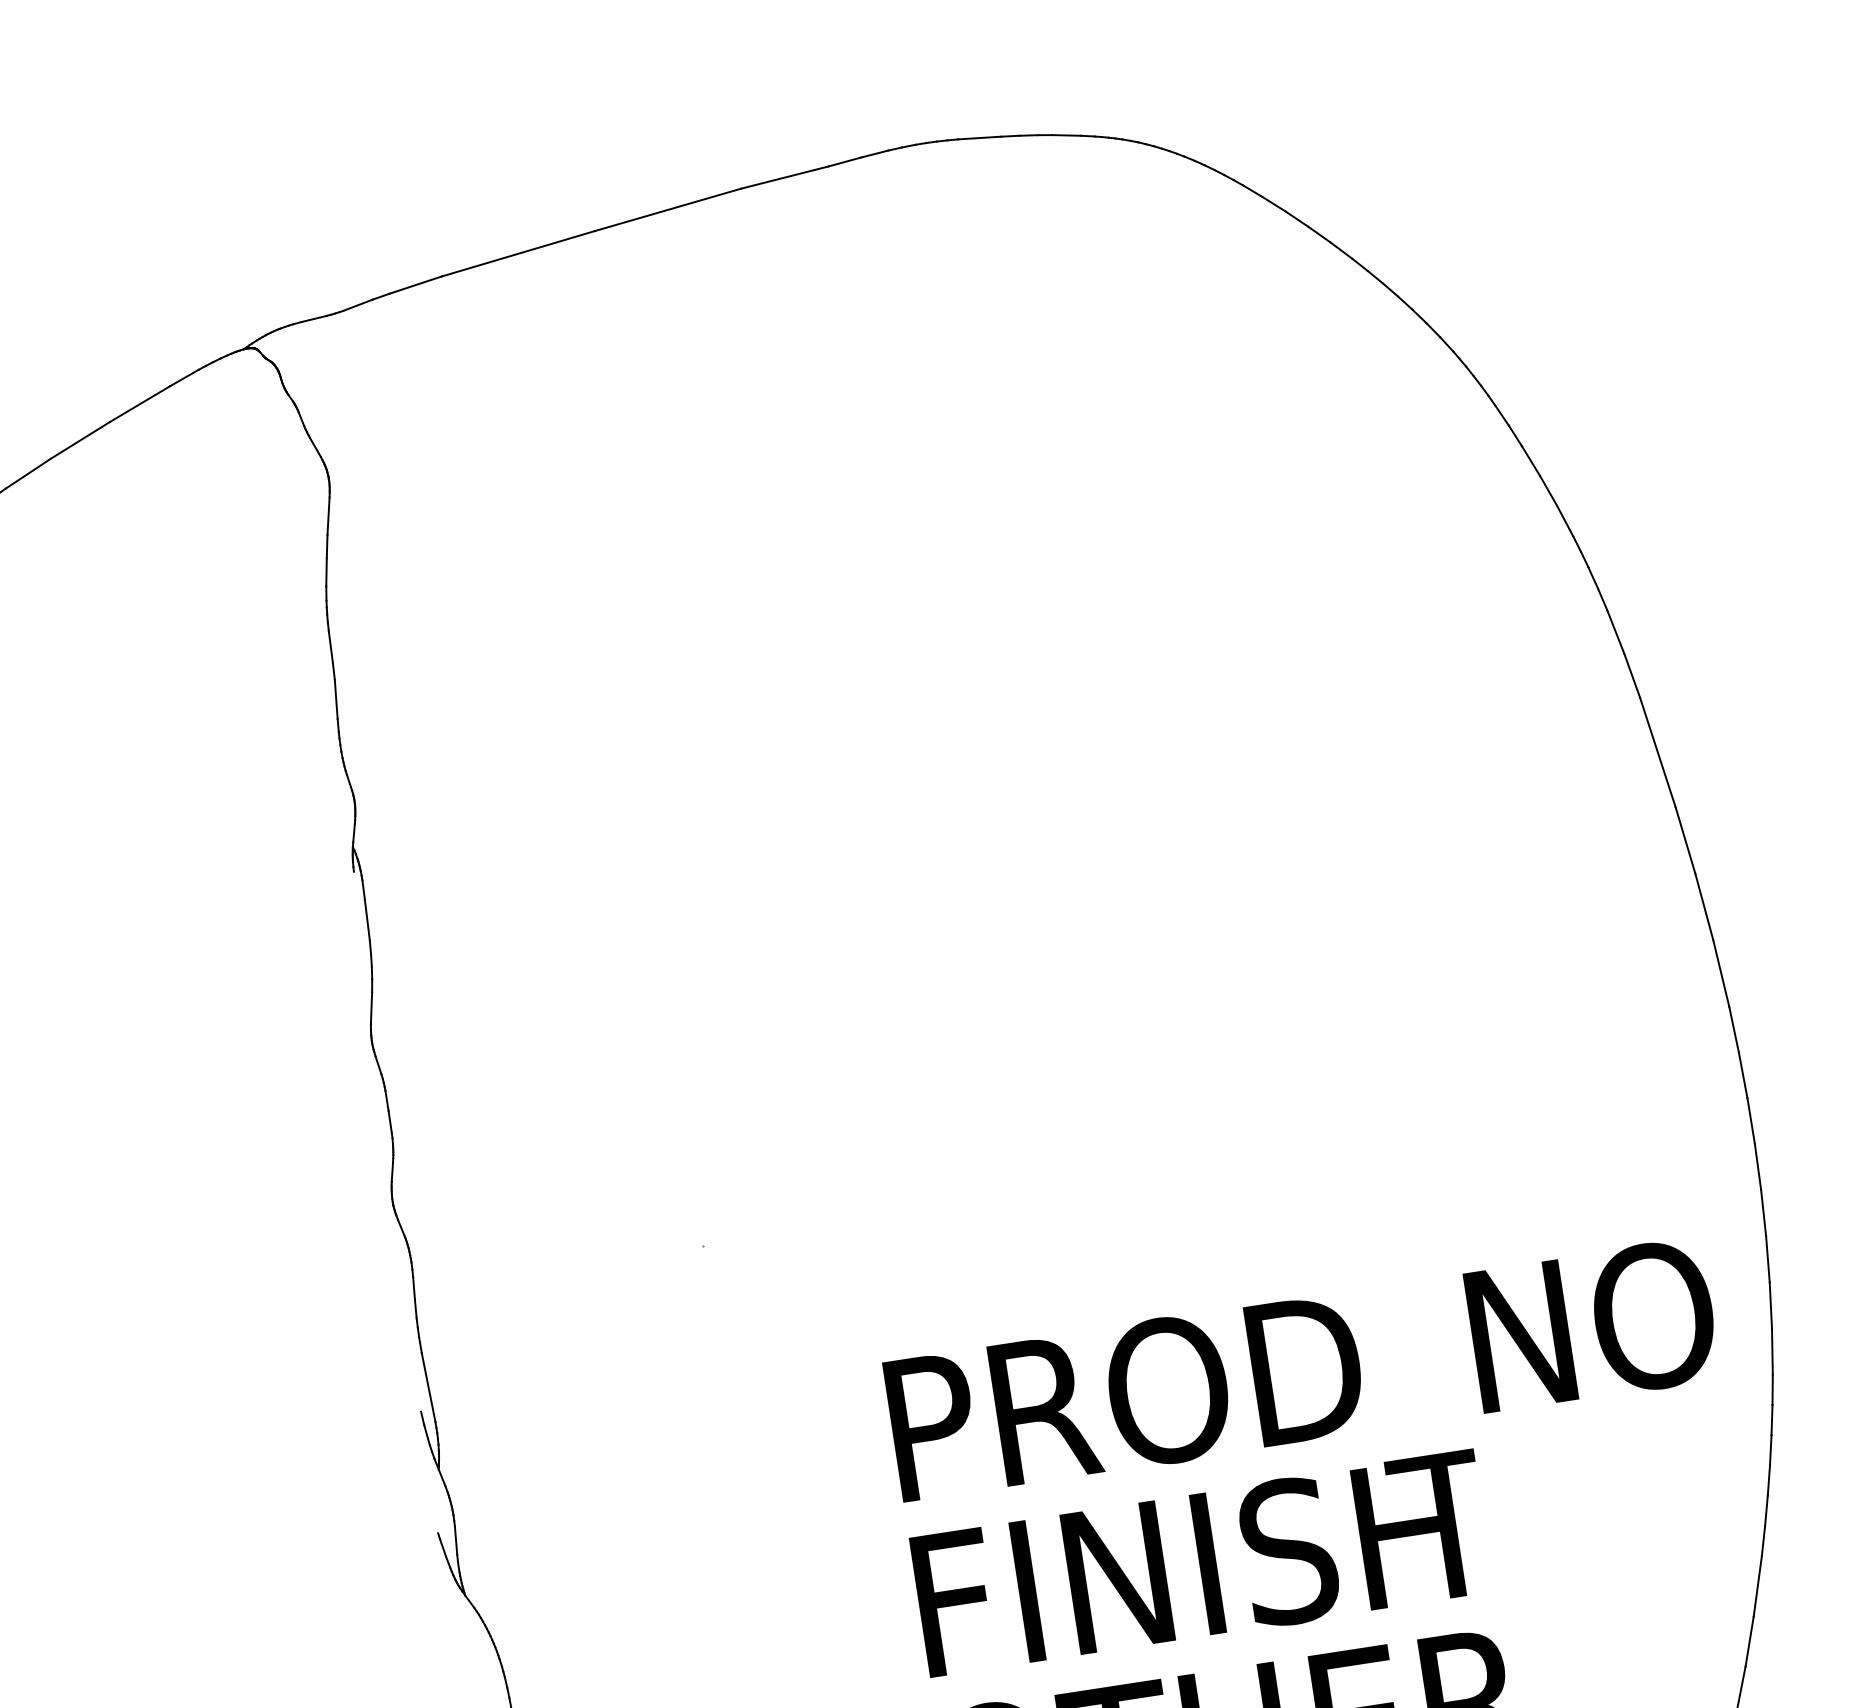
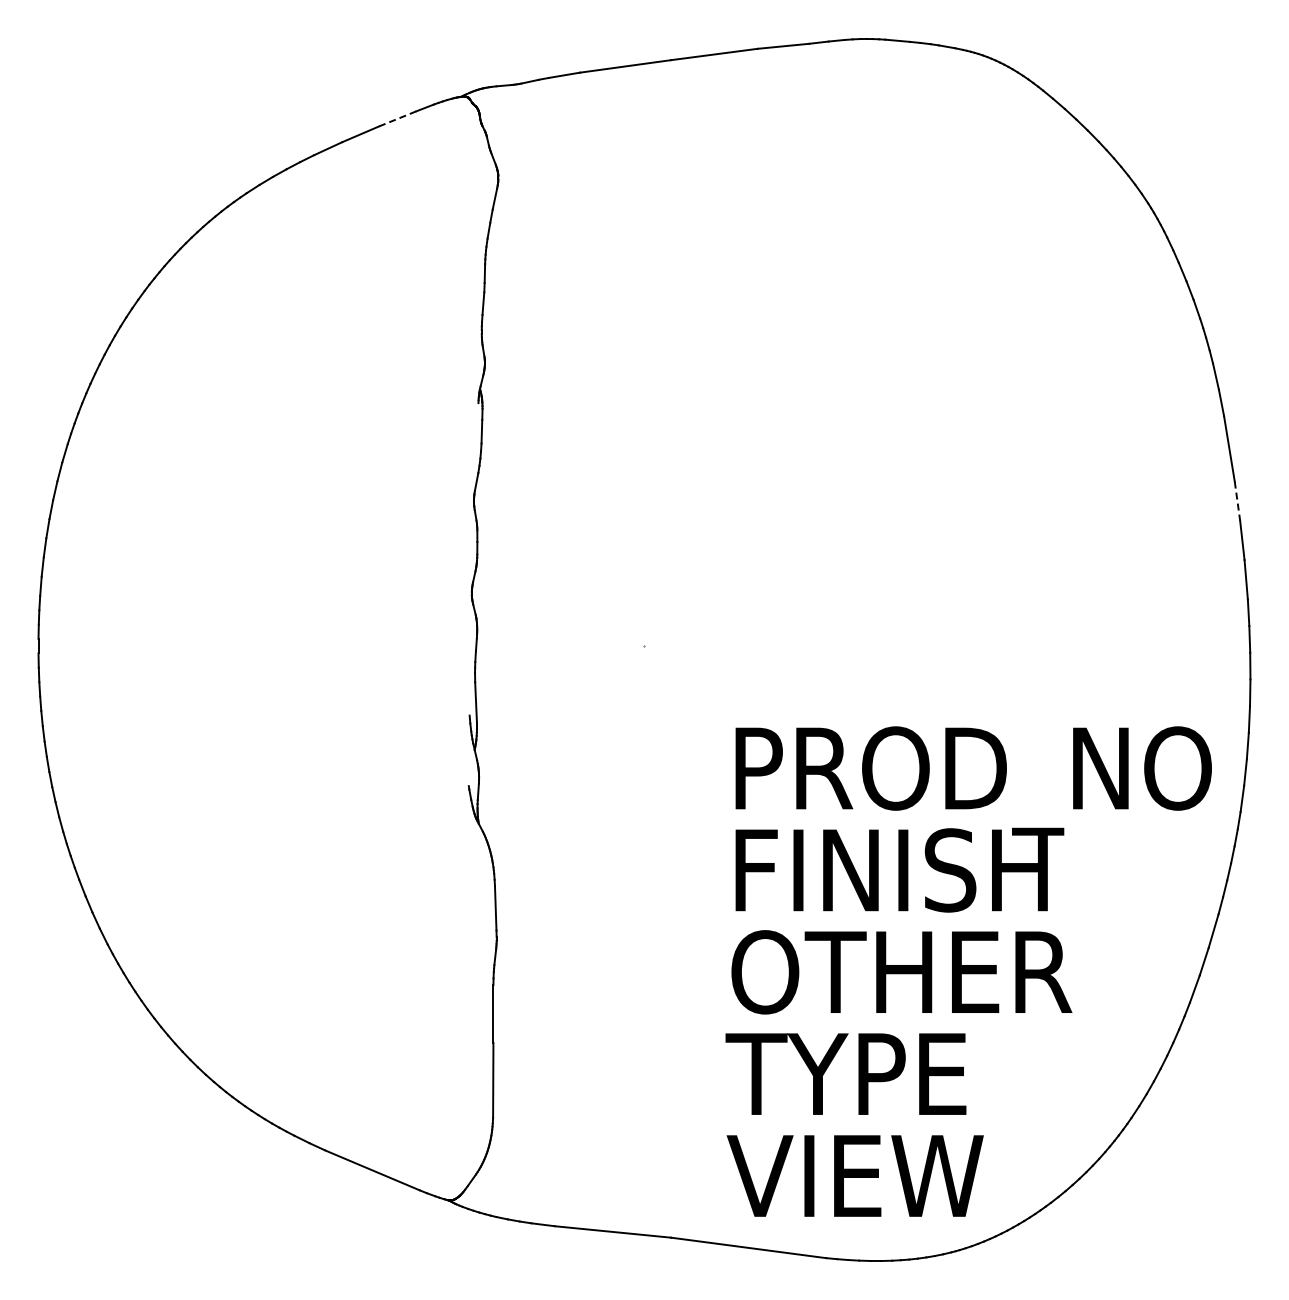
line: (139, 405) -> (397, 119), solid -> dashed
line: (1685, 841) -> (1237, 501), solid -> dashed

